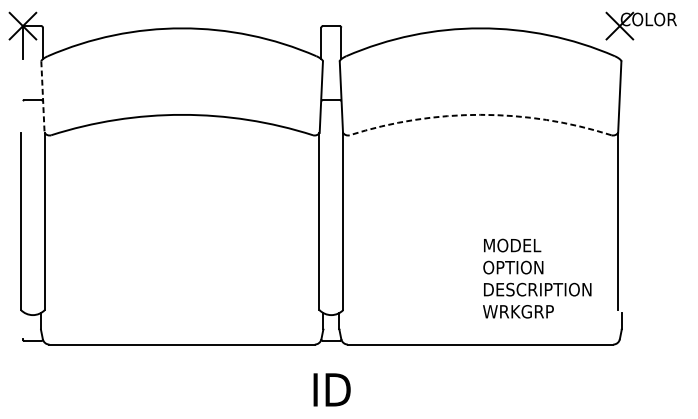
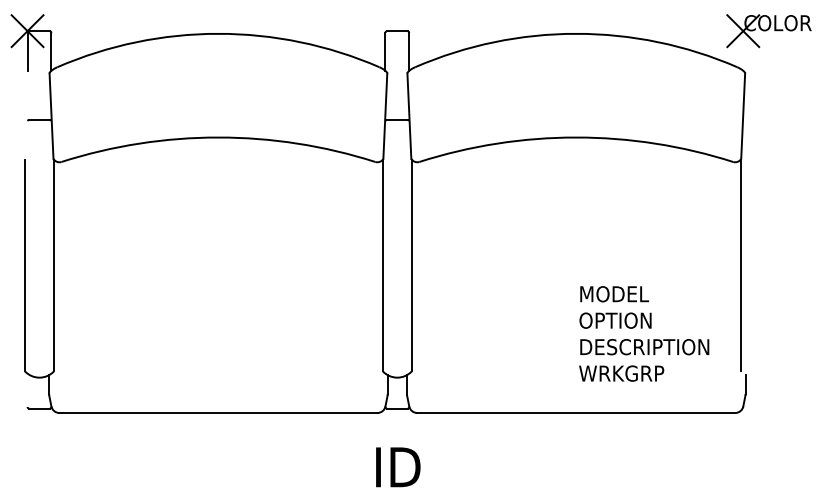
line: (42, 97) -> (51, 116), dashed -> solid
arc: (480, 114) -> (576, 137), dashed -> solid

